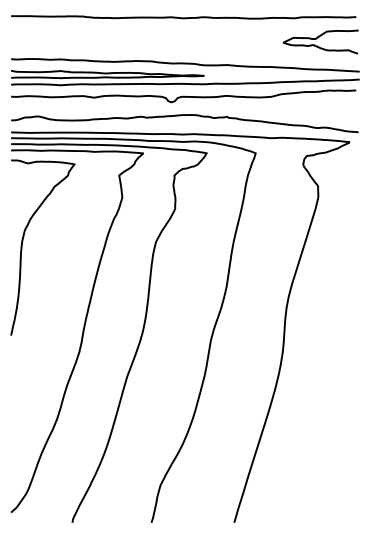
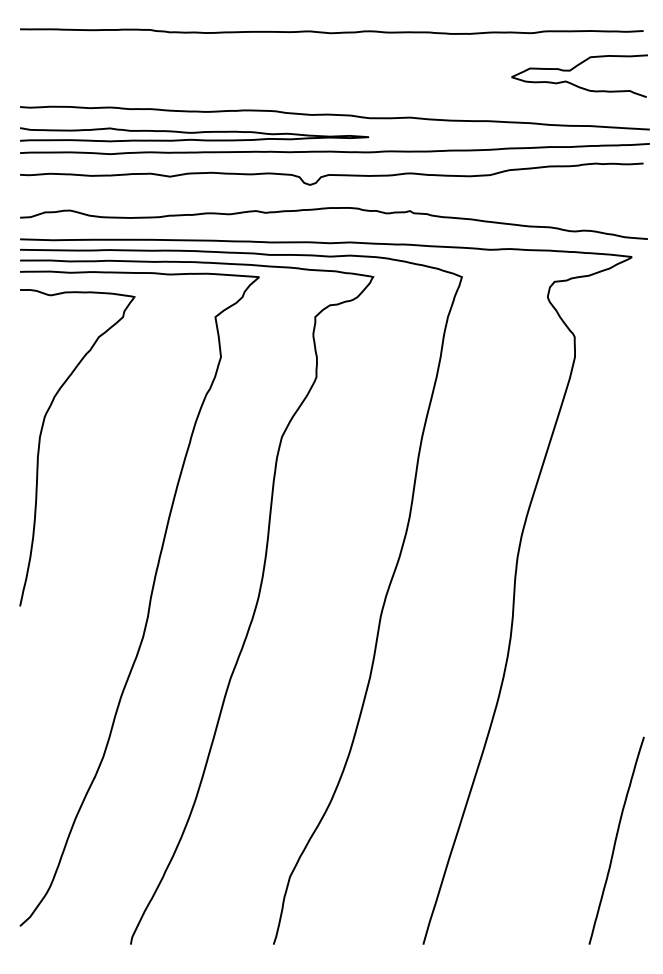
curve: (341, 464) -> (616, 839), added

